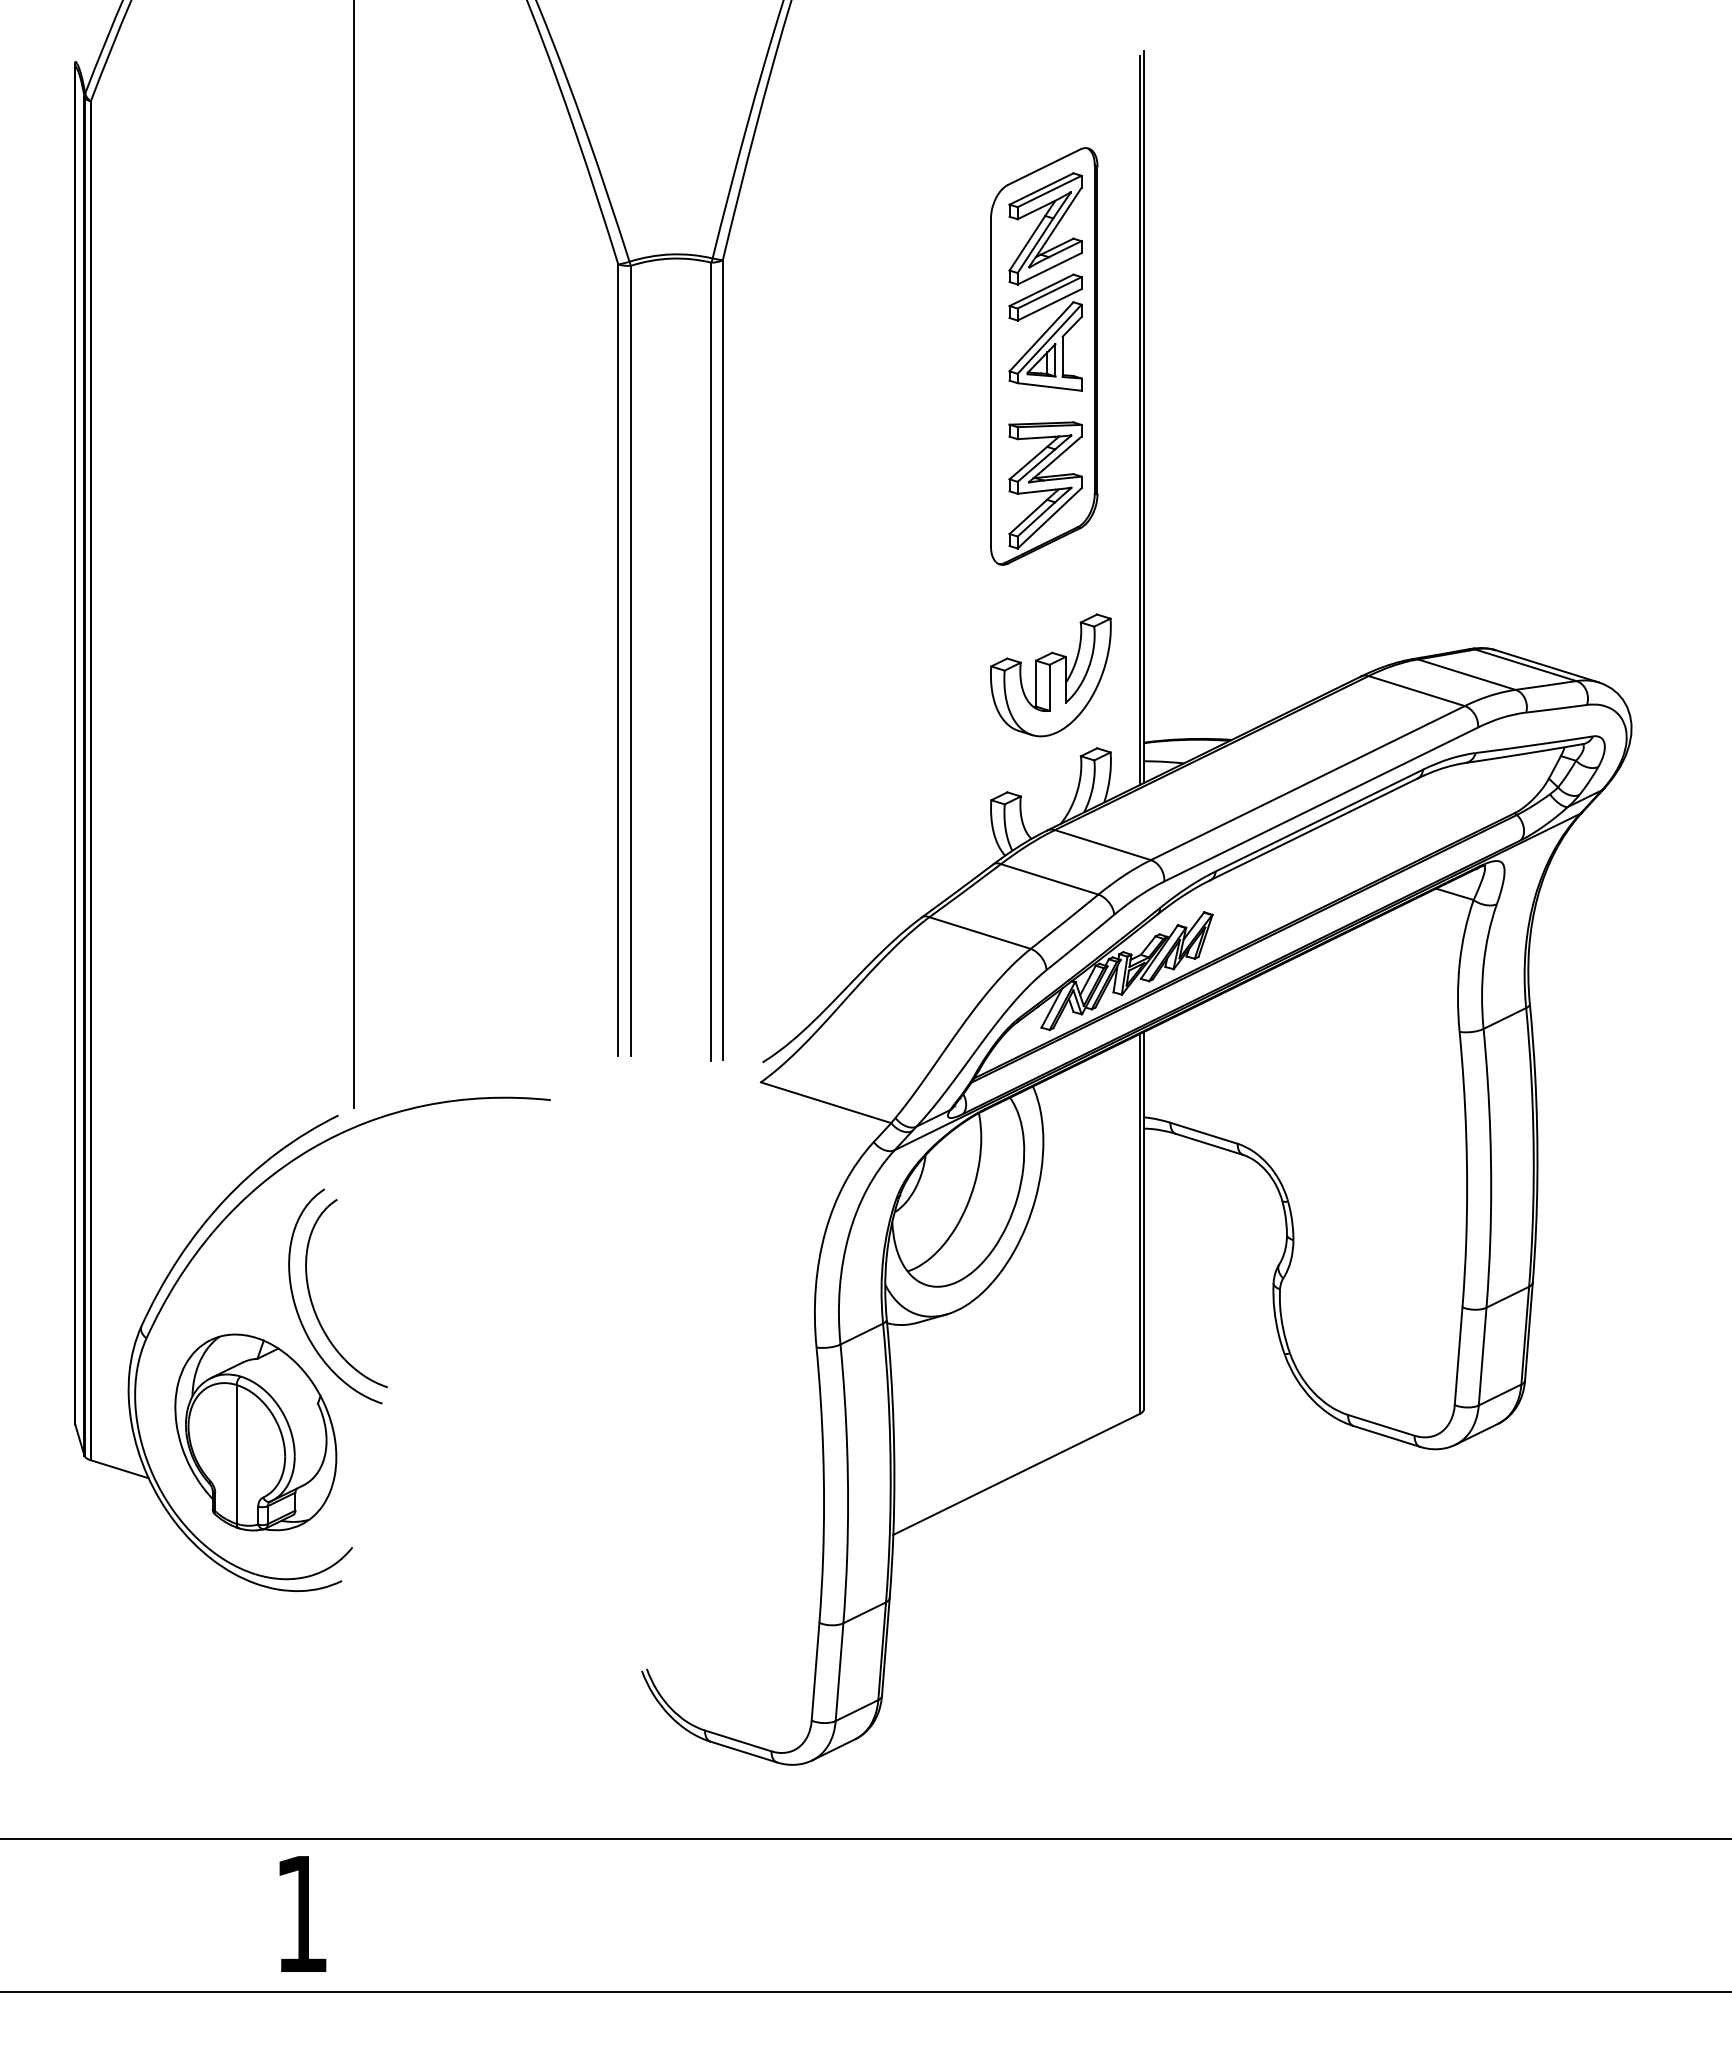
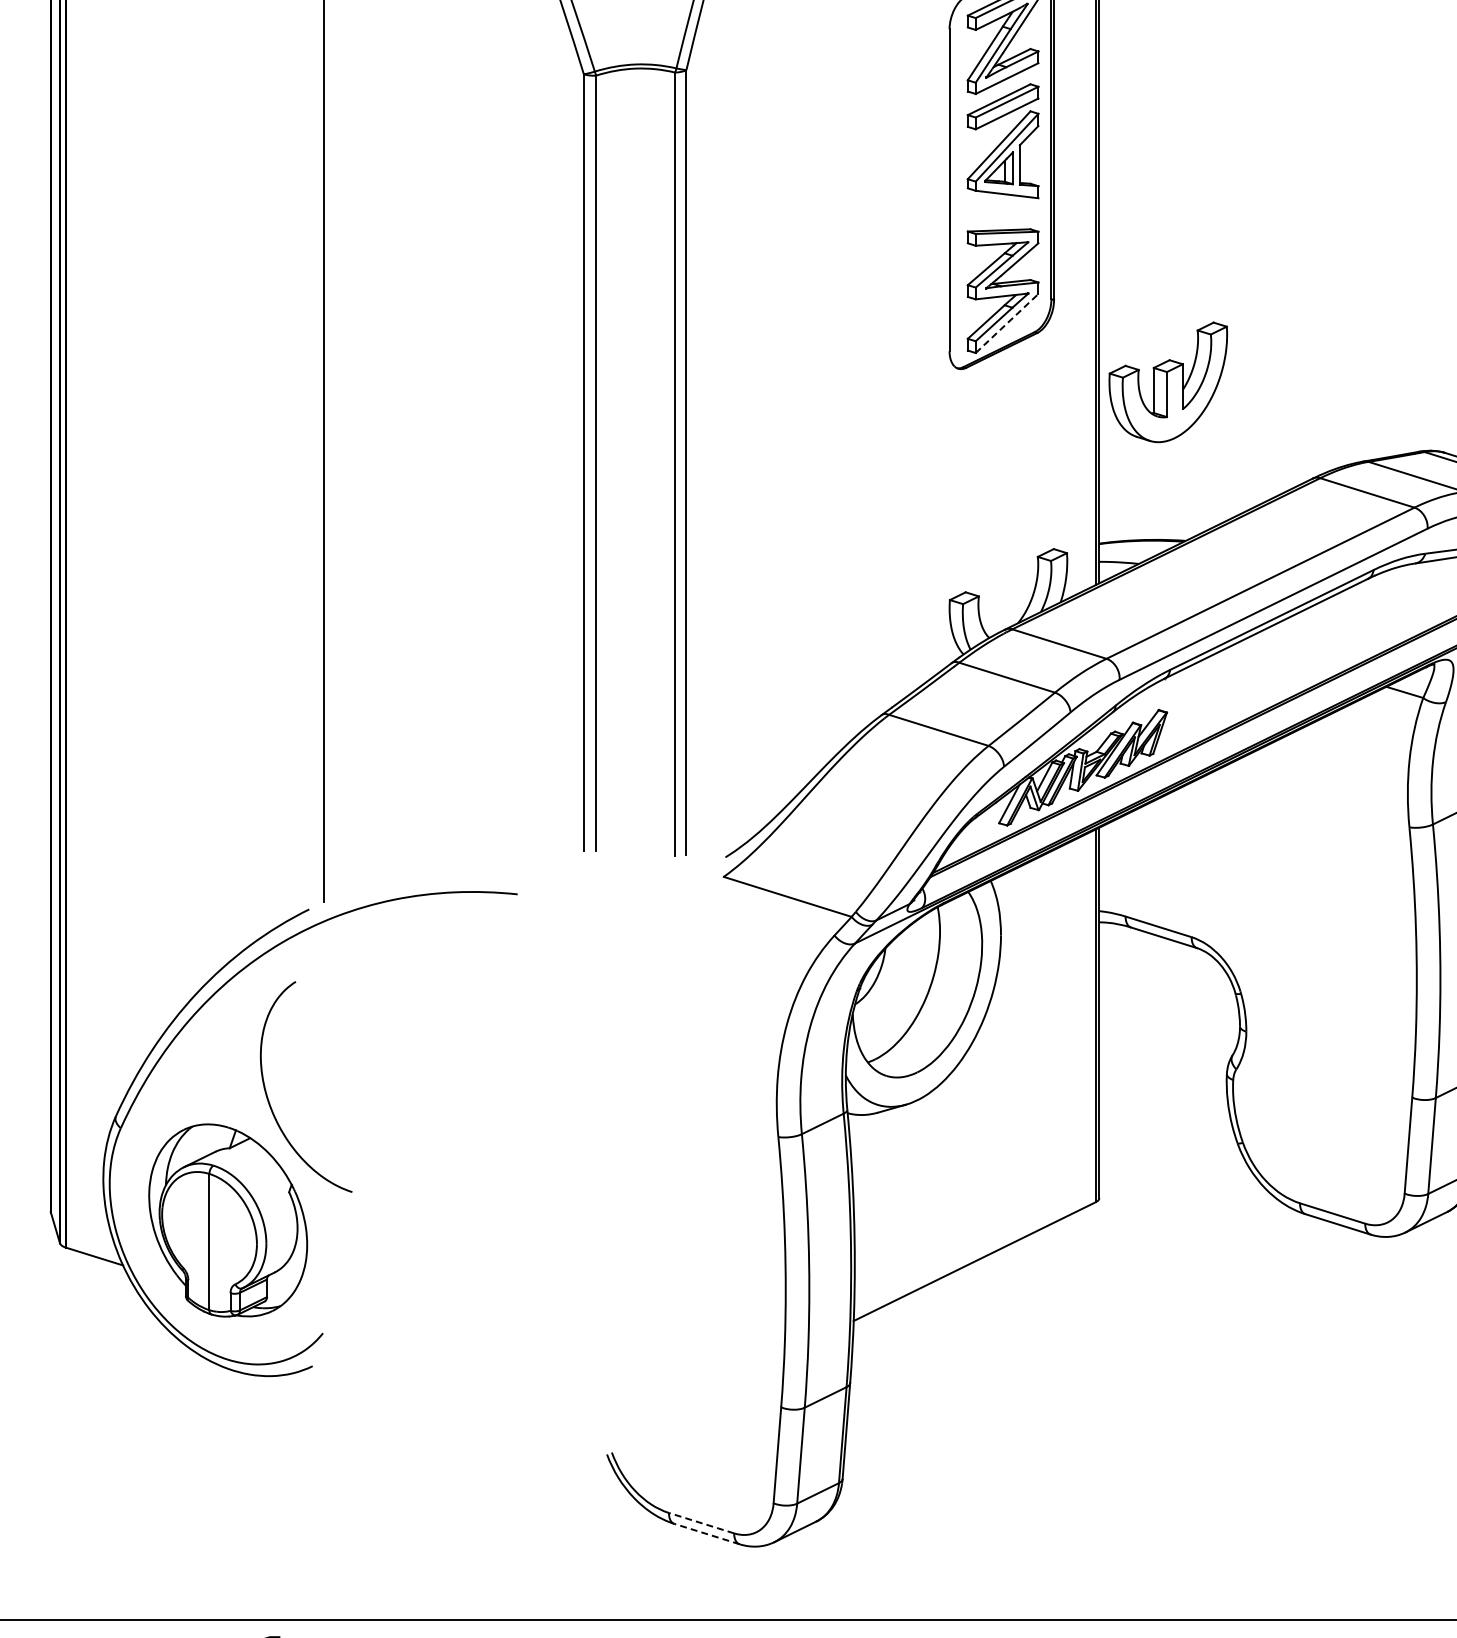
line: (1049, 518) -> (1006, 323), solid -> dashed
part: (1050, 675) -> (1167, 382), moved
curve: (313, 1304) -> (284, 1094), removed
line: (738, 1740) -> (701, 1522), solid -> dashed
line: (743, 1752) -> (706, 1534), solid -> dashed

